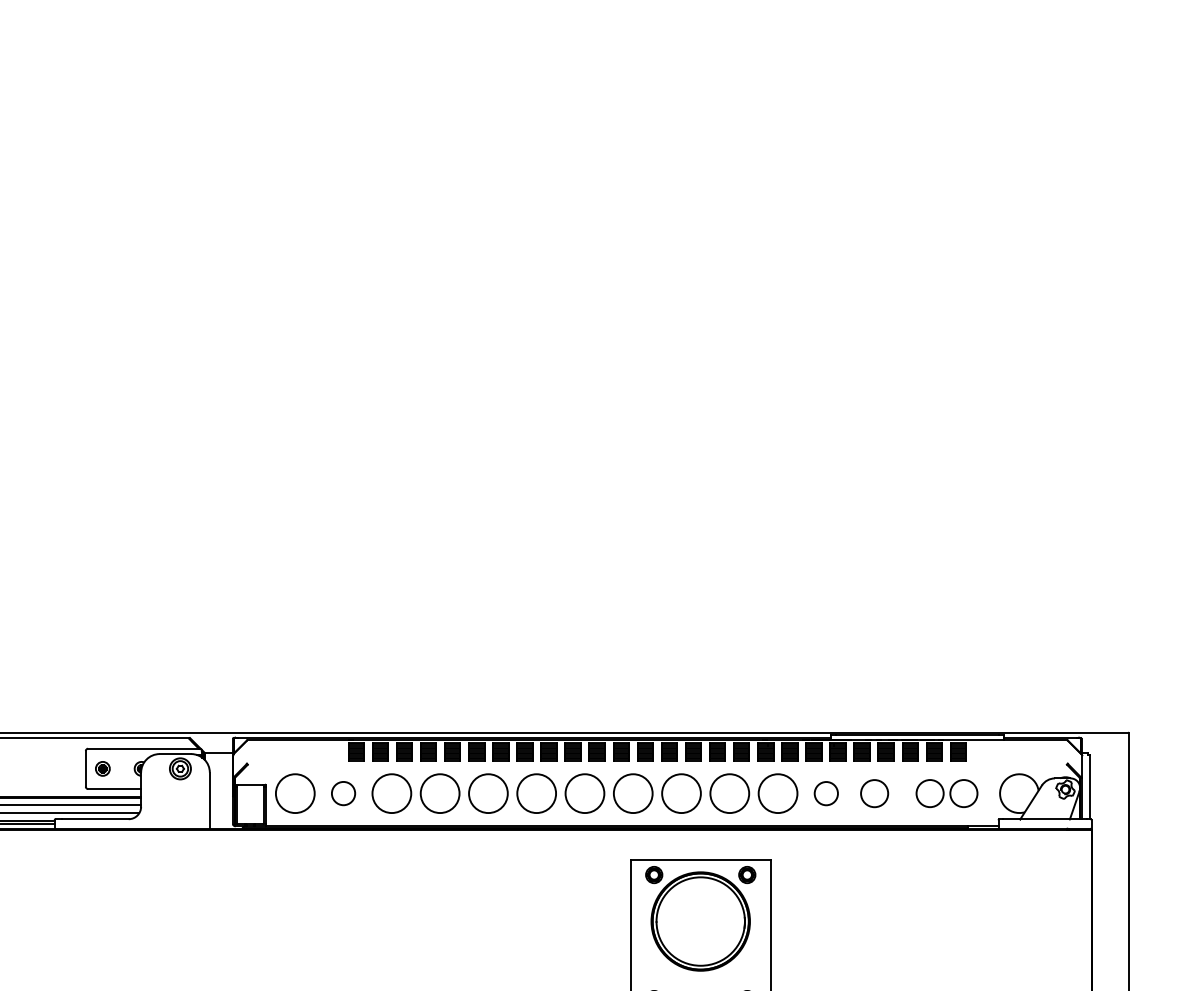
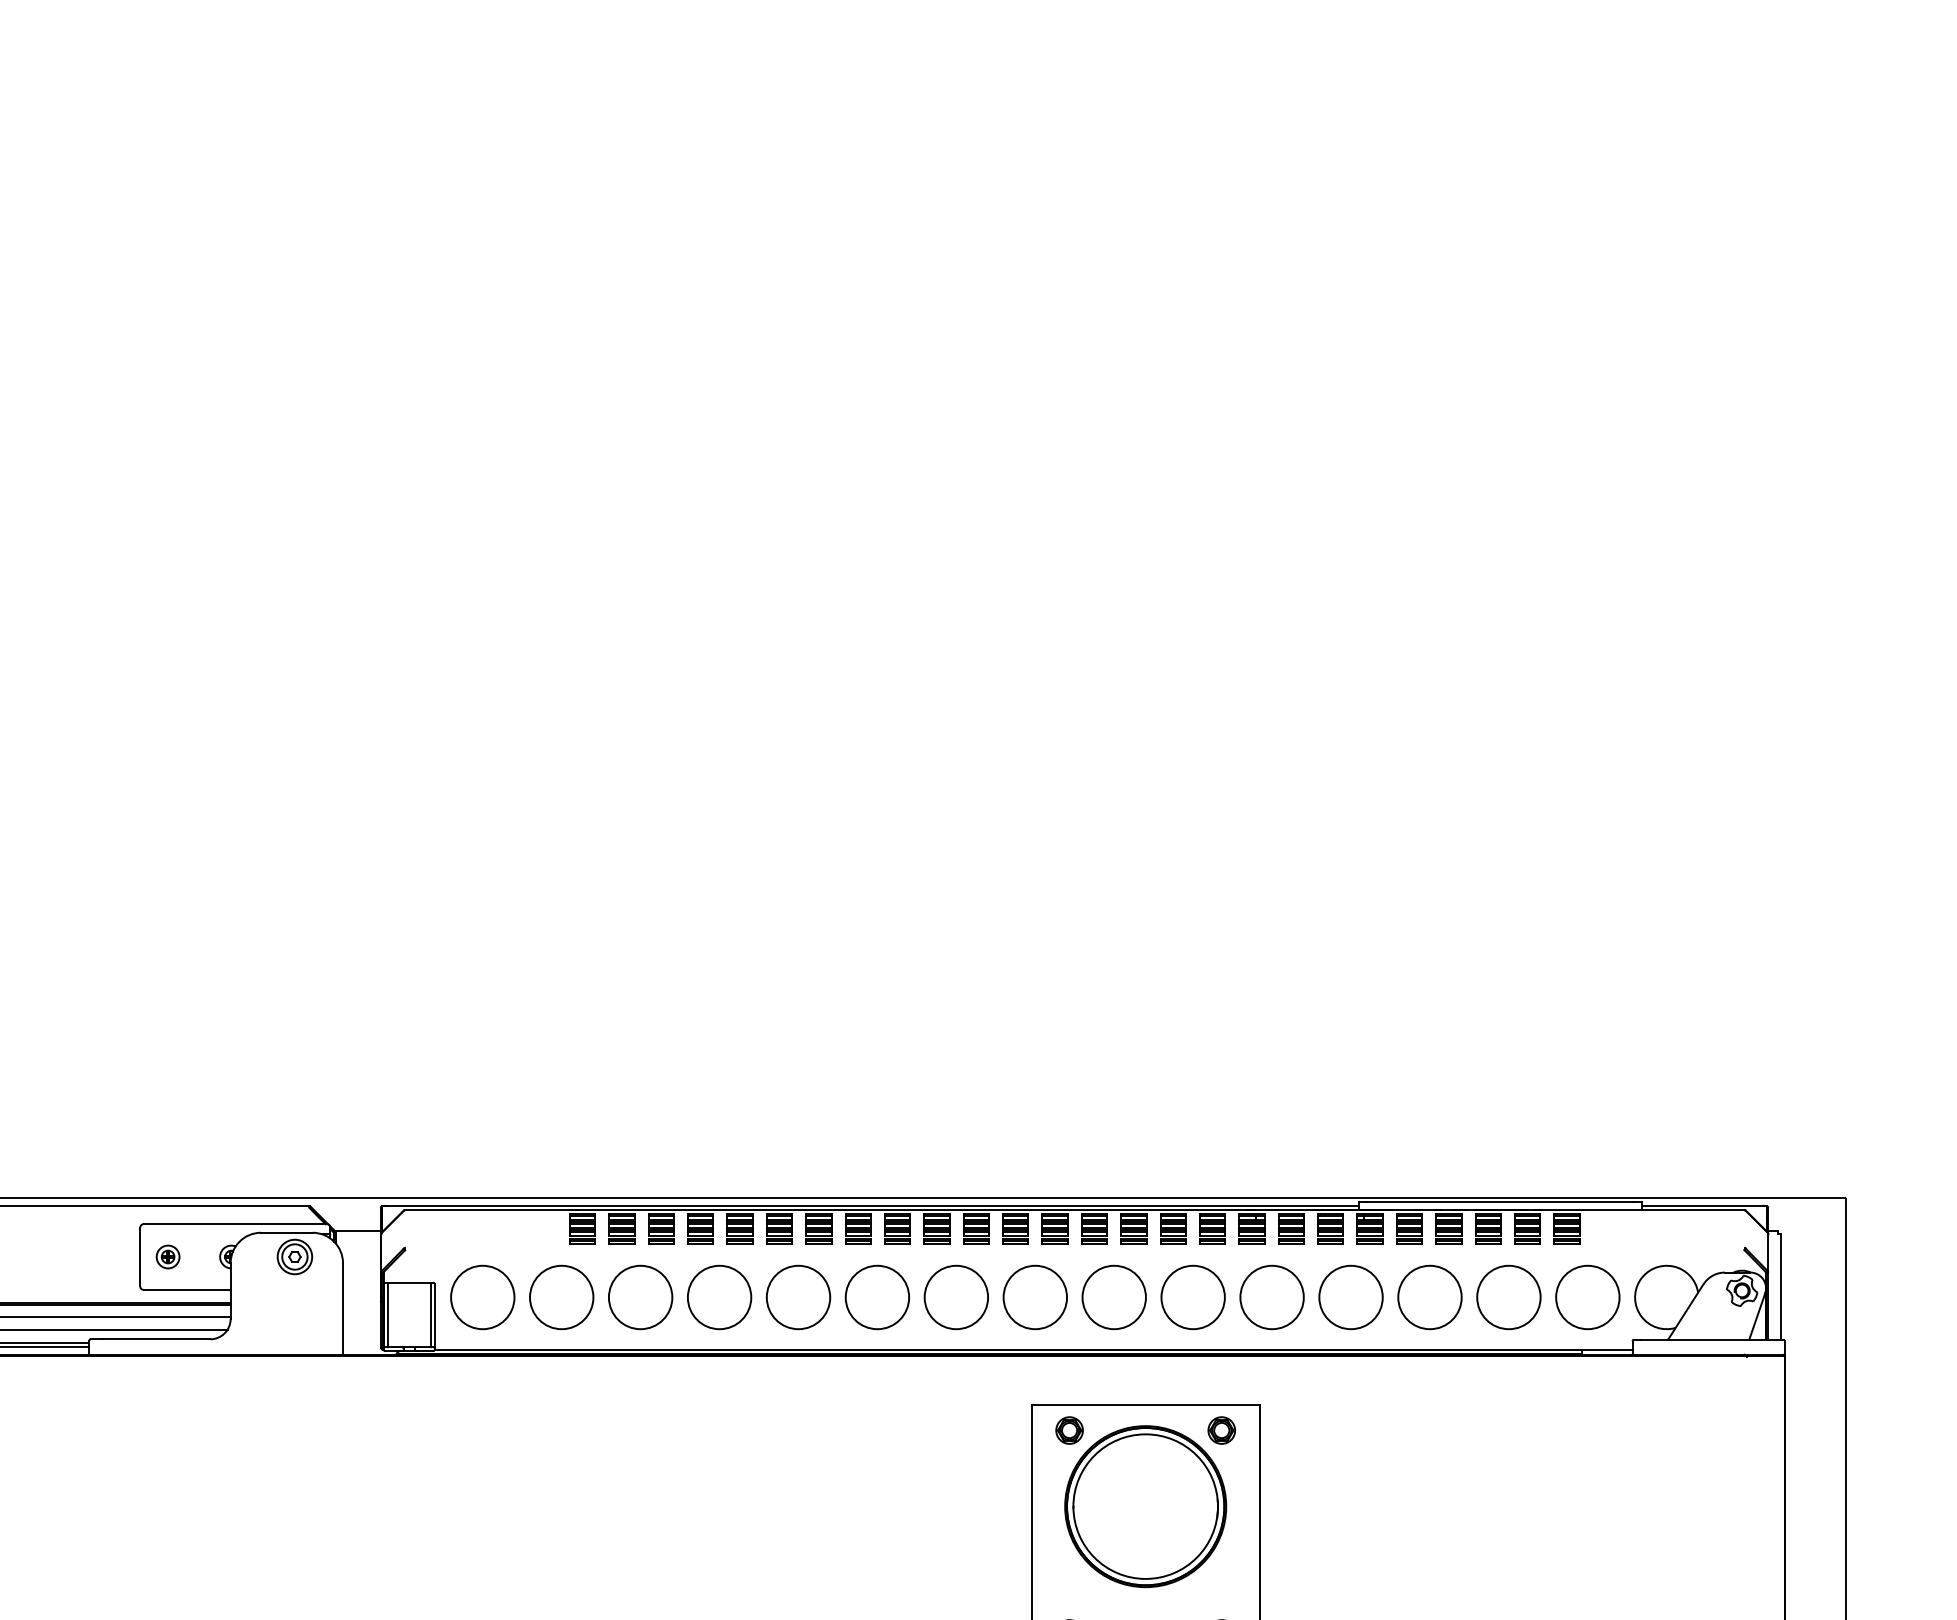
circle: (343, 793) -> (561, 1297), size x1.67
circle: (825, 793) -> (1349, 1297), size x1.67
circle: (874, 793) -> (1429, 1297), size x1.43
part: (946, 793) -> (1547, 1297), size x1.43

